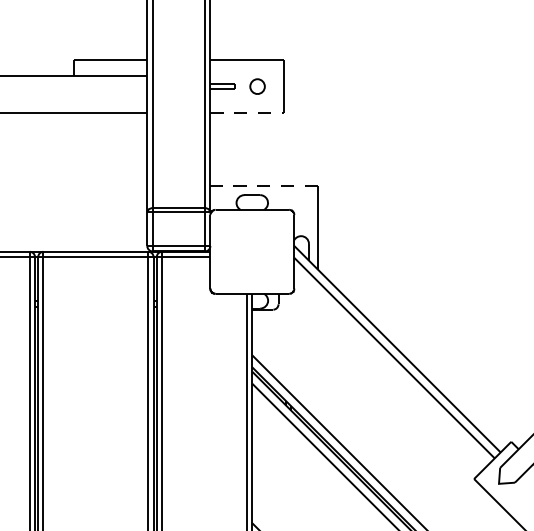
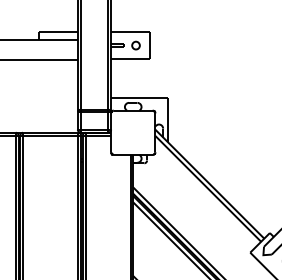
line: (248, 112) -> (131, 59), dashed -> solid
line: (264, 186) -> (139, 98), dashed -> solid

